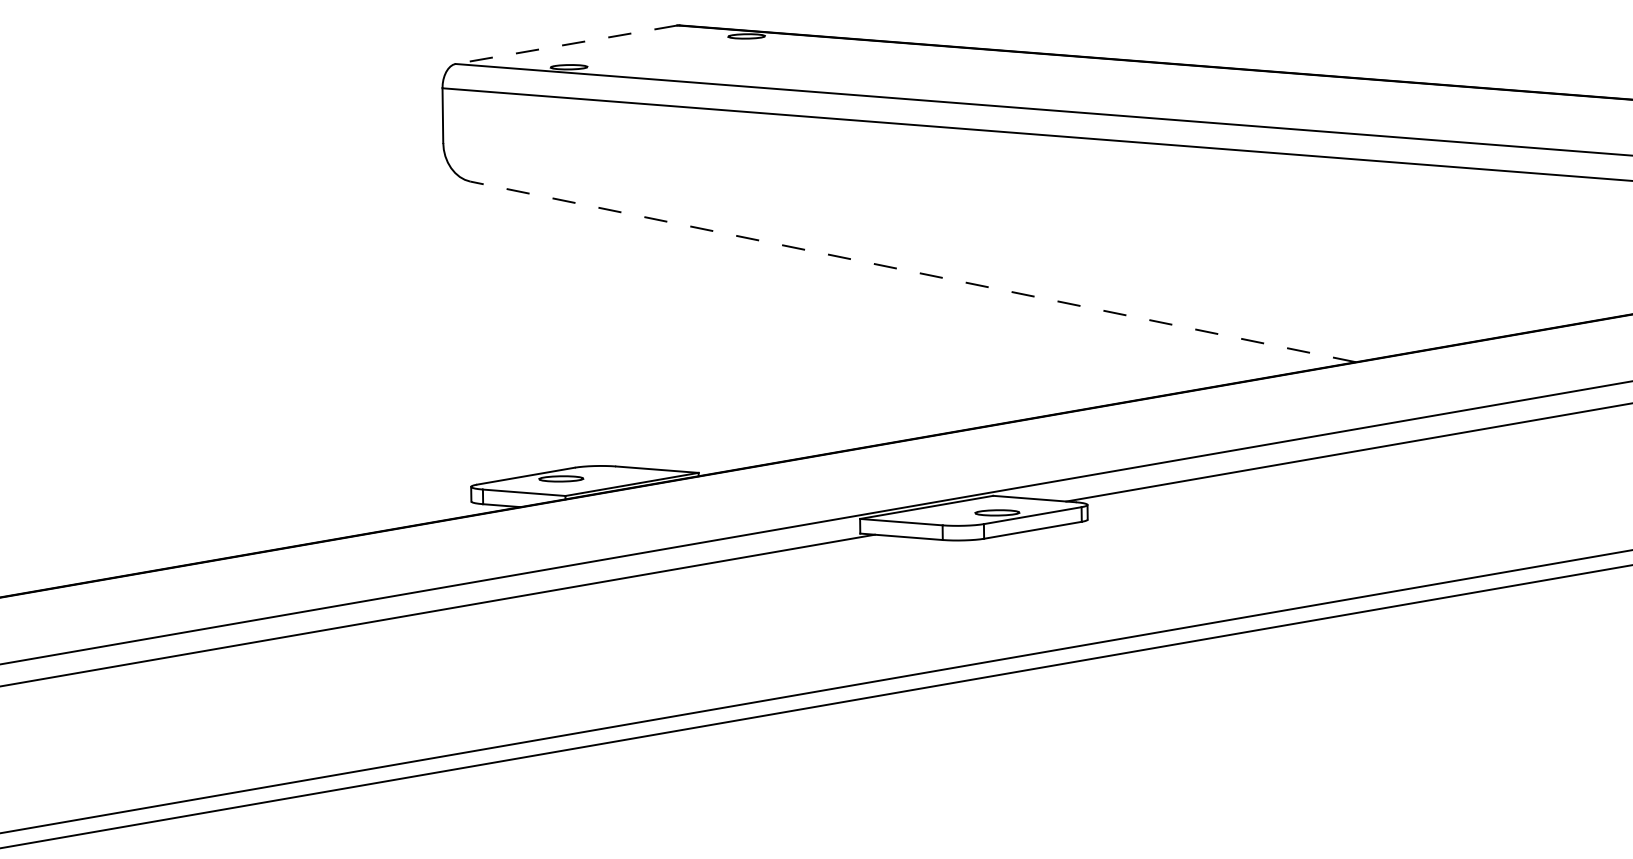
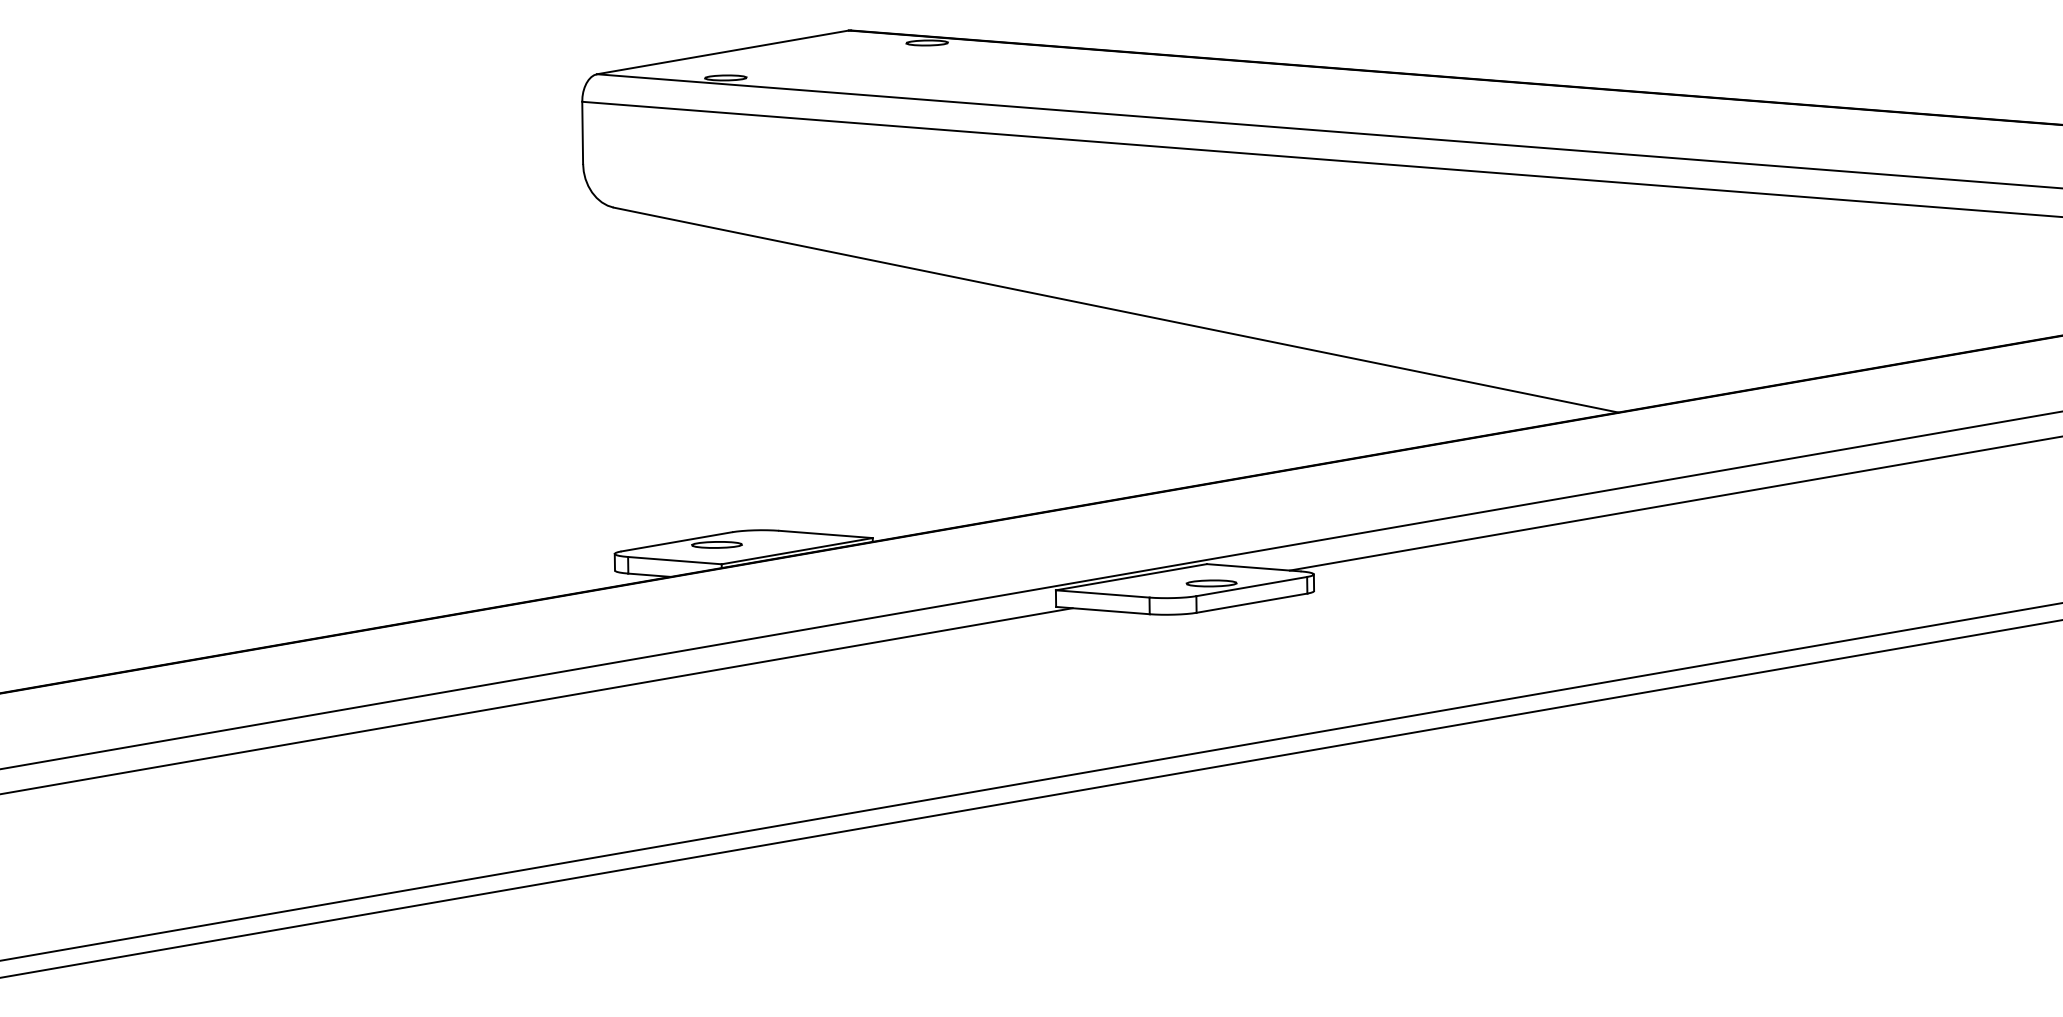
line: (566, 44) -> (722, 52), dashed -> solid
line: (913, 272) -> (1116, 310), dashed -> solid

